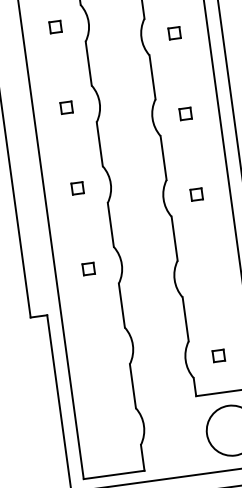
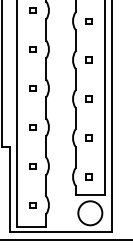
part: (206, 274) -> (88, 137), added
part: (98, 350) -> (32, 166), added
part: (109, 430) -> (32, 205), added

